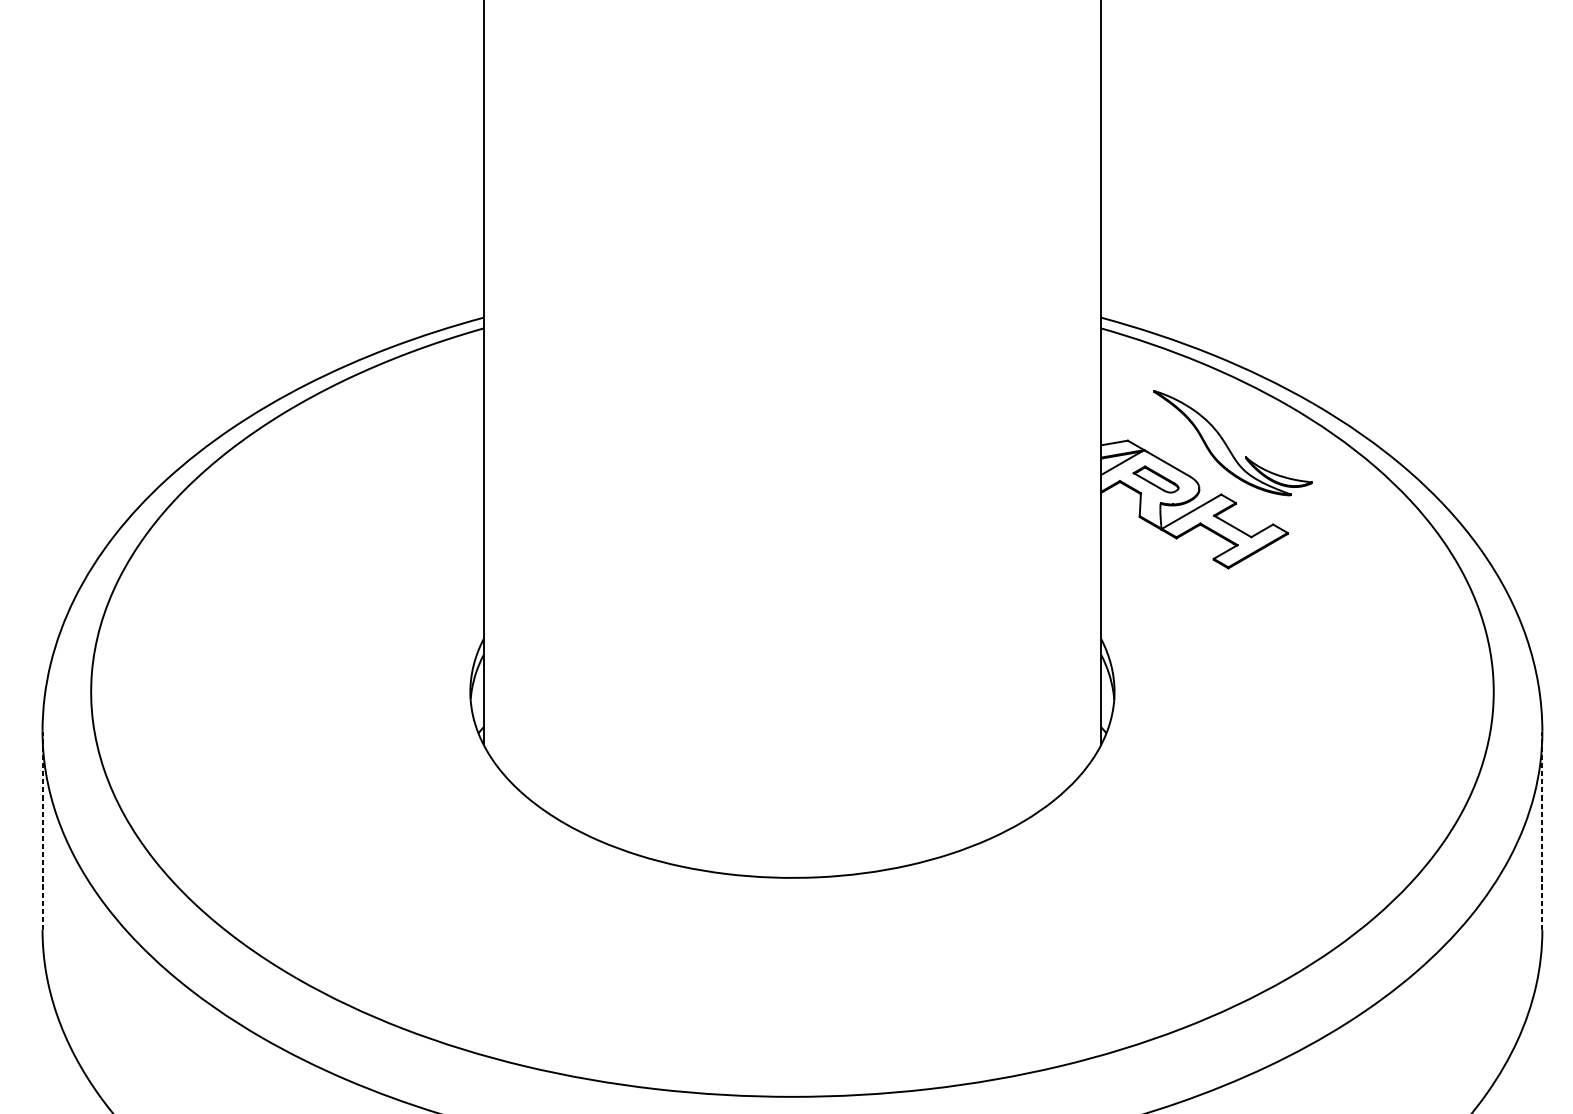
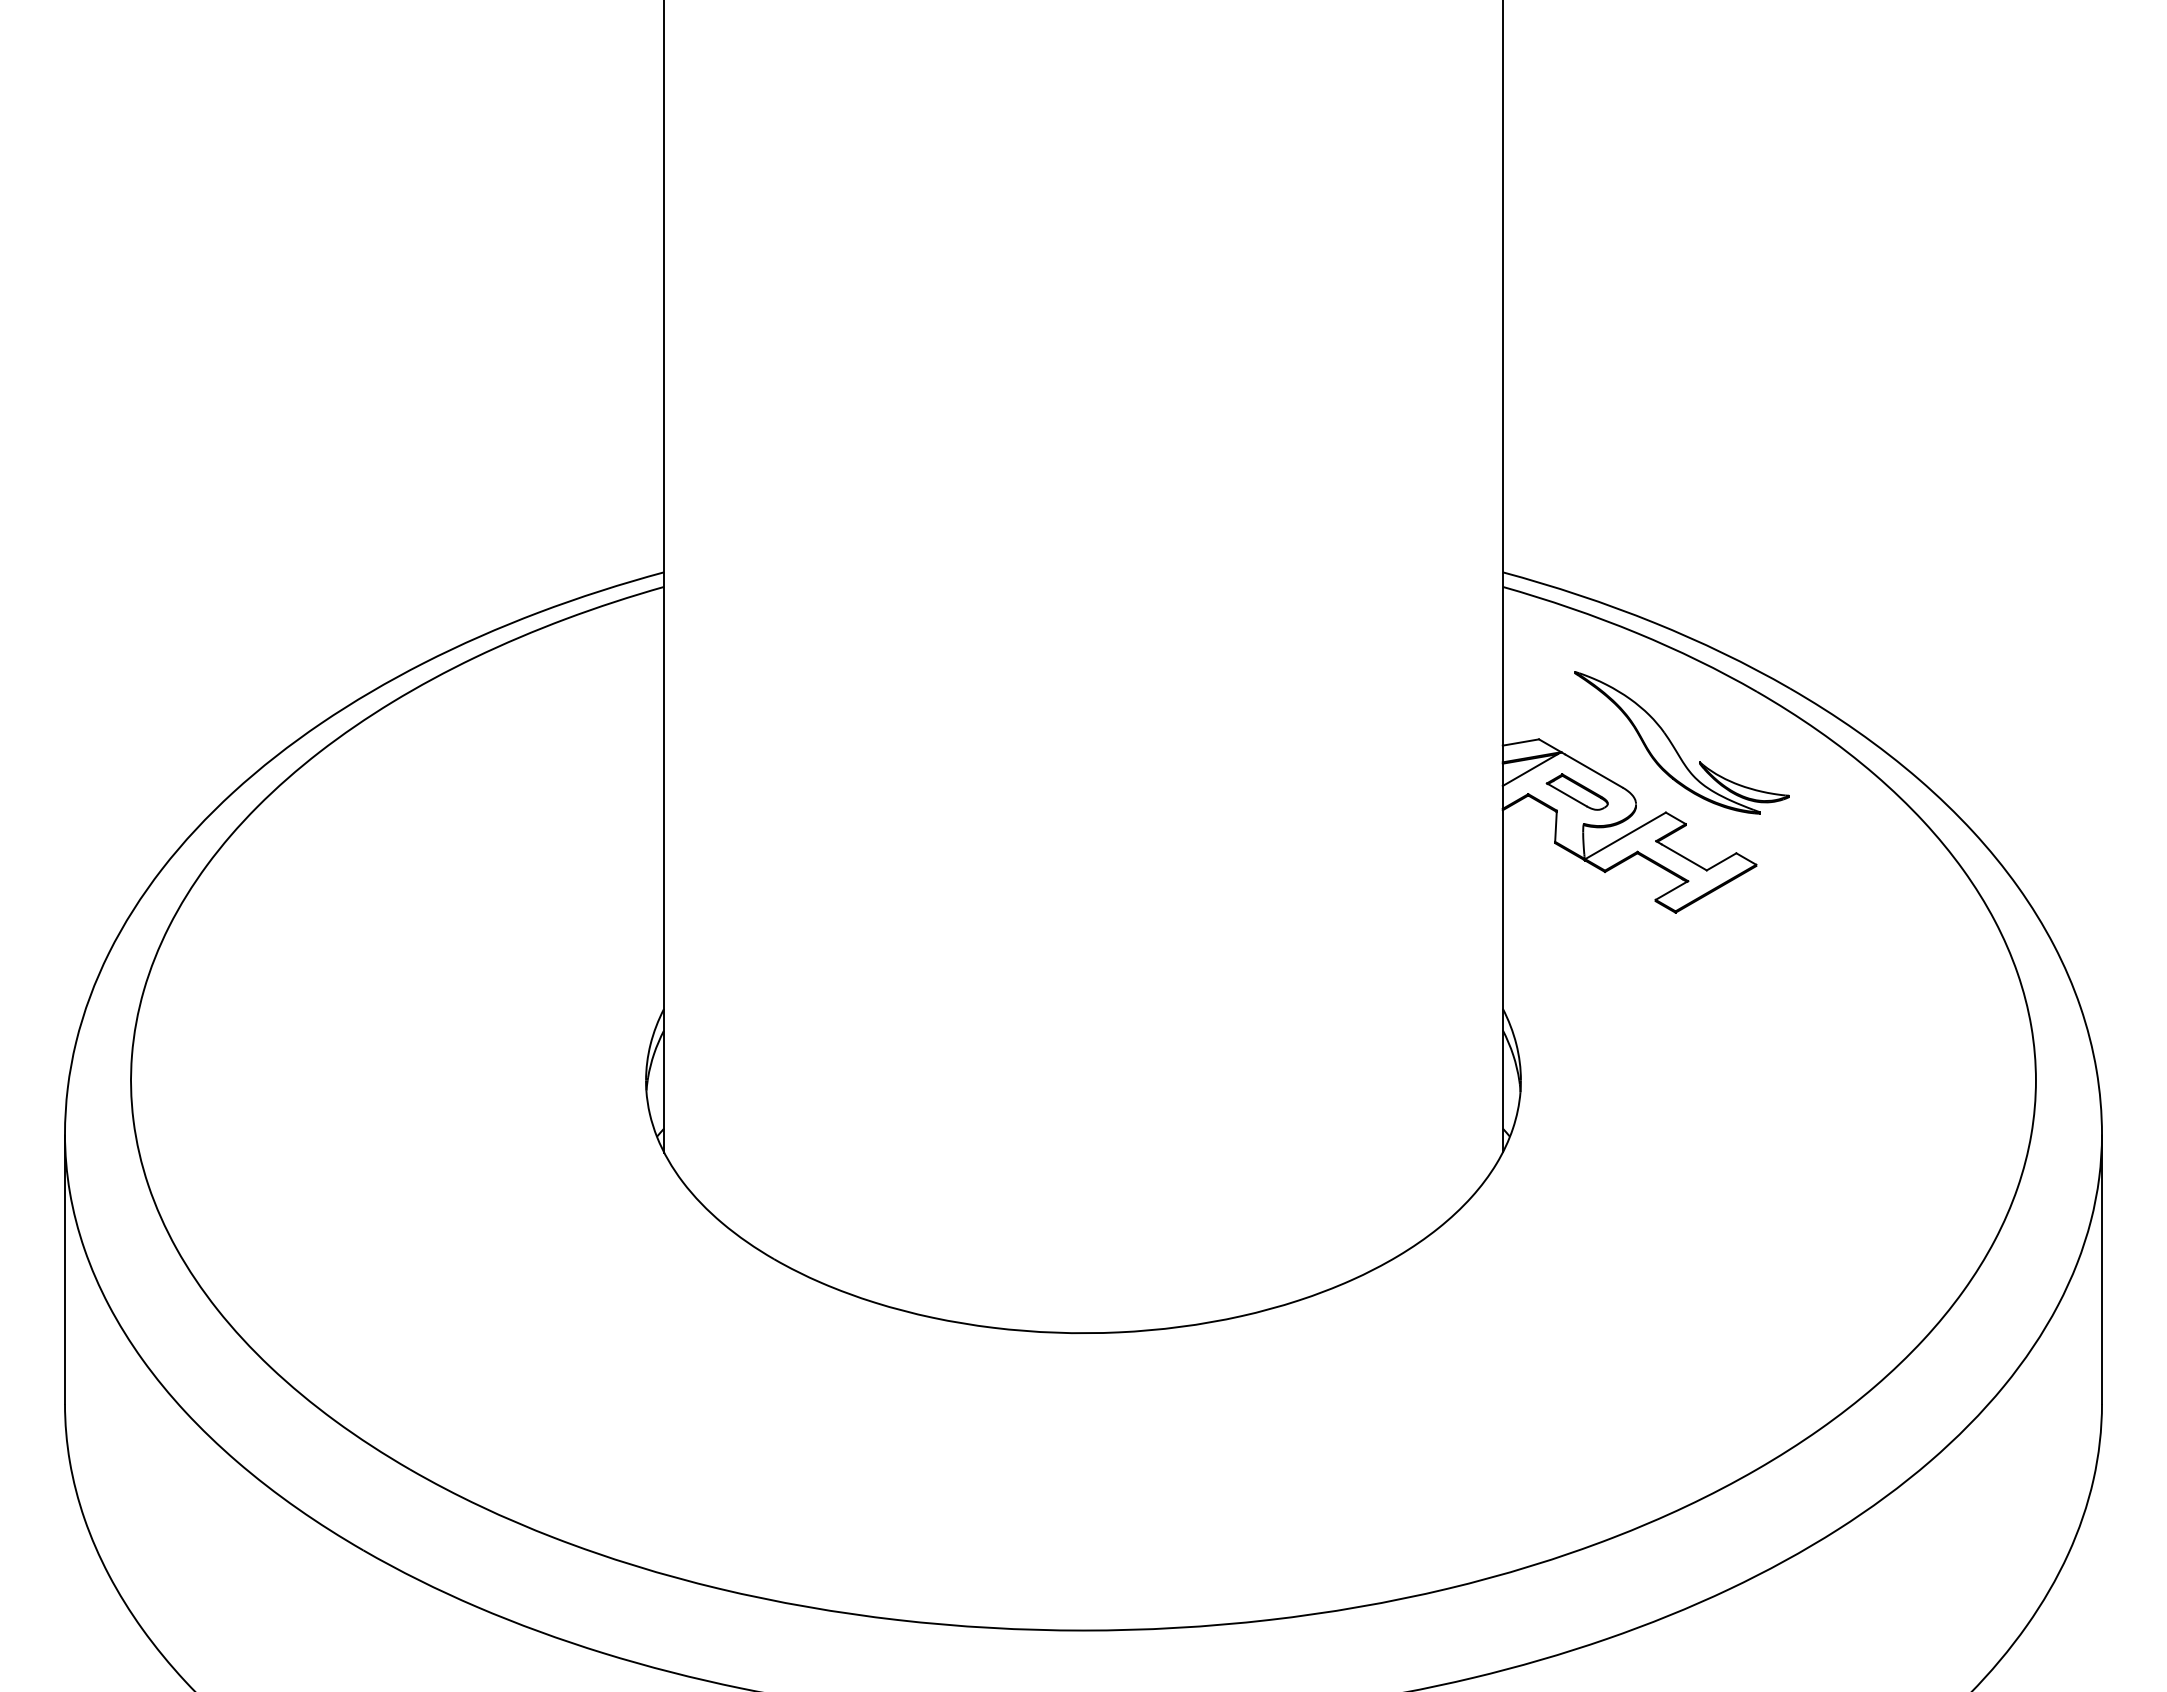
line: (42, 831) -> (65, 1269), dashed -> solid
line: (1542, 831) -> (2102, 1269), dashed -> solid

